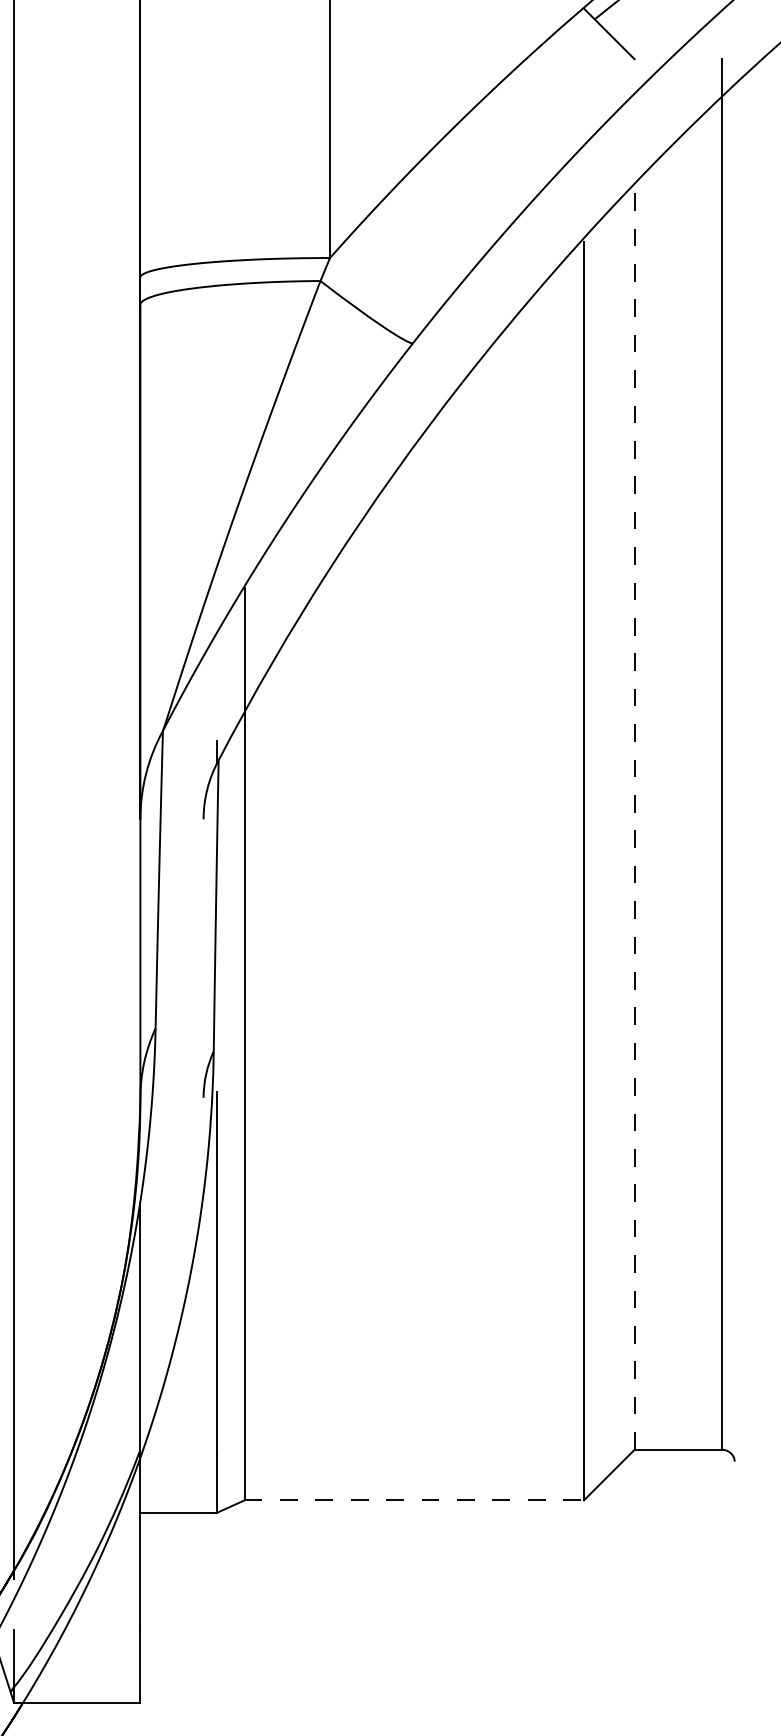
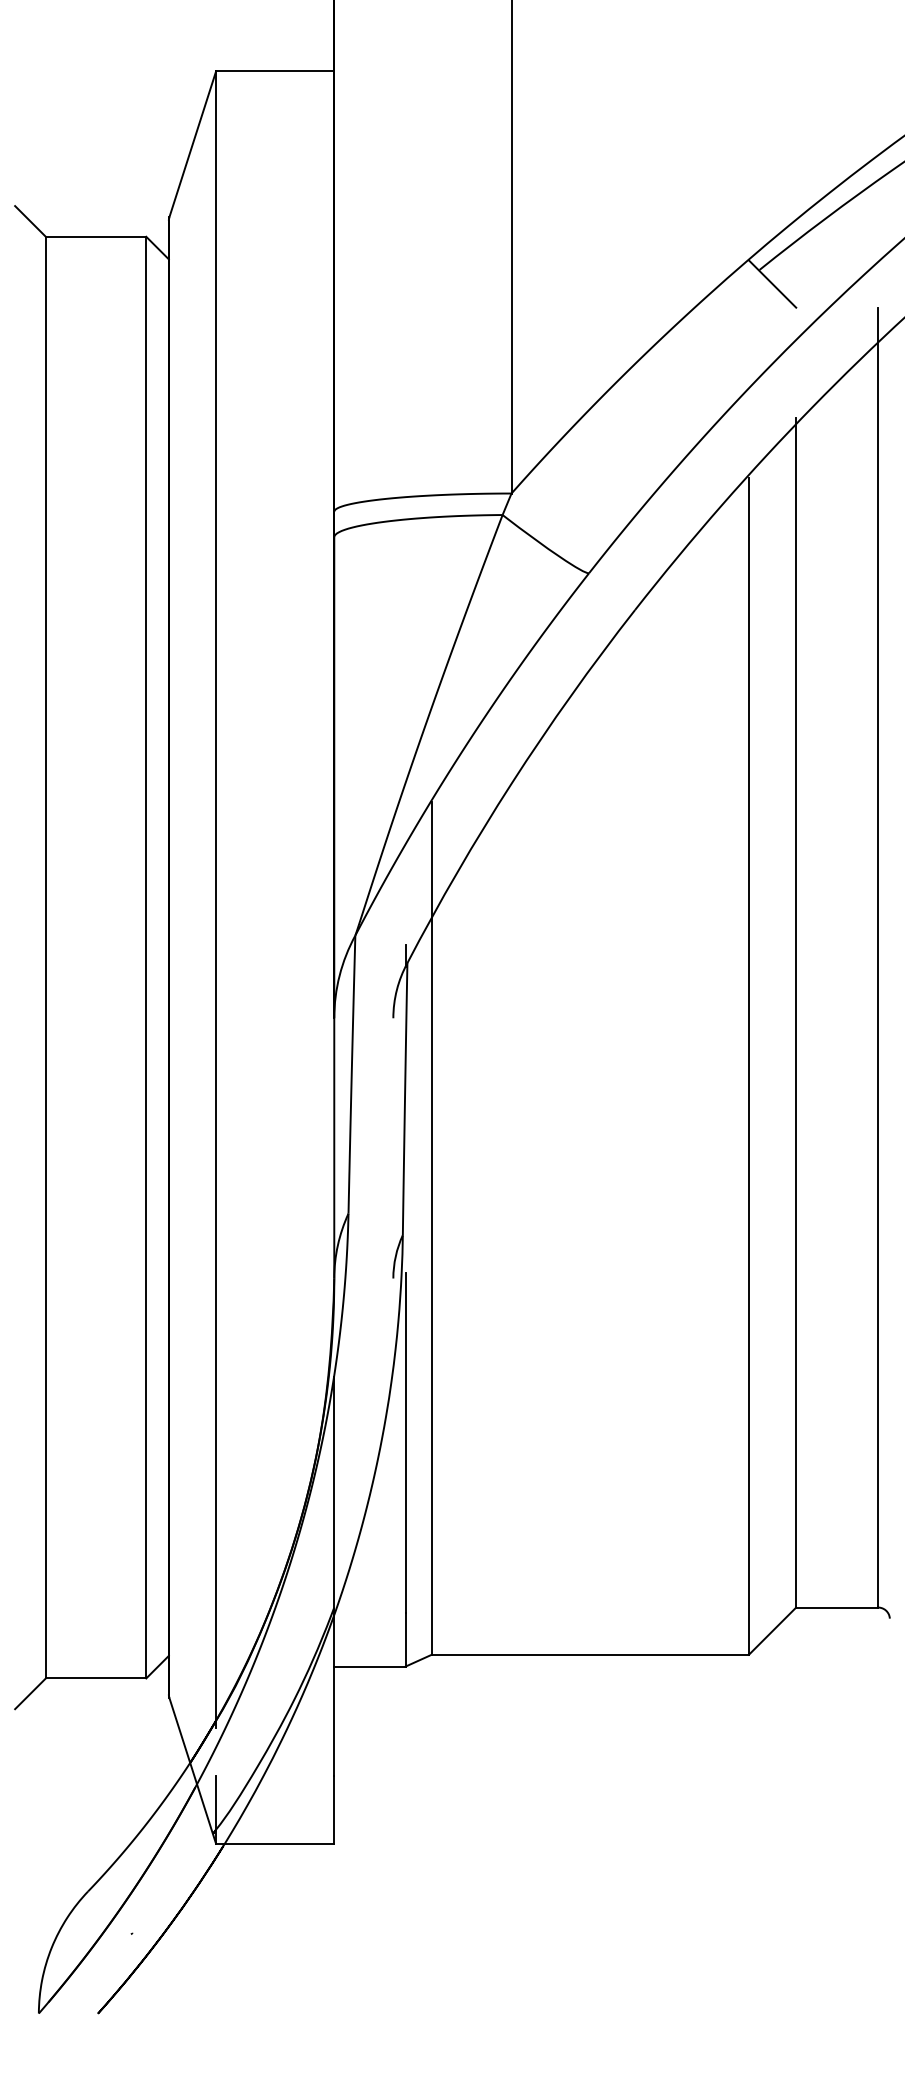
line: (634, 813) -> (796, 1012), dashed -> solid
line: (414, 1500) -> (590, 1654), dashed -> solid

